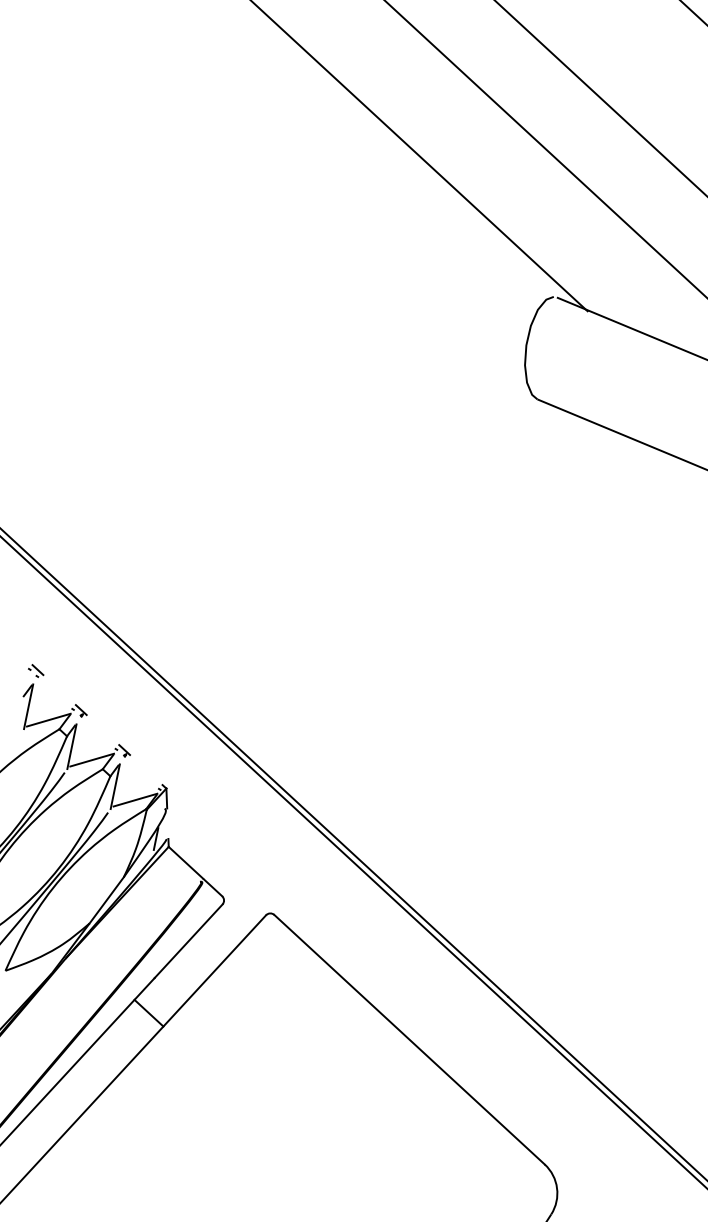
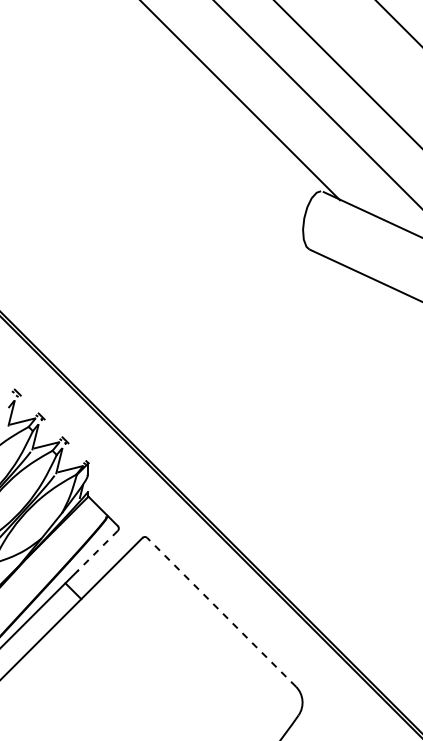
line: (188, 942) -> (97, 551), solid -> dashed
line: (409, 1038) -> (221, 611), solid -> dashed

